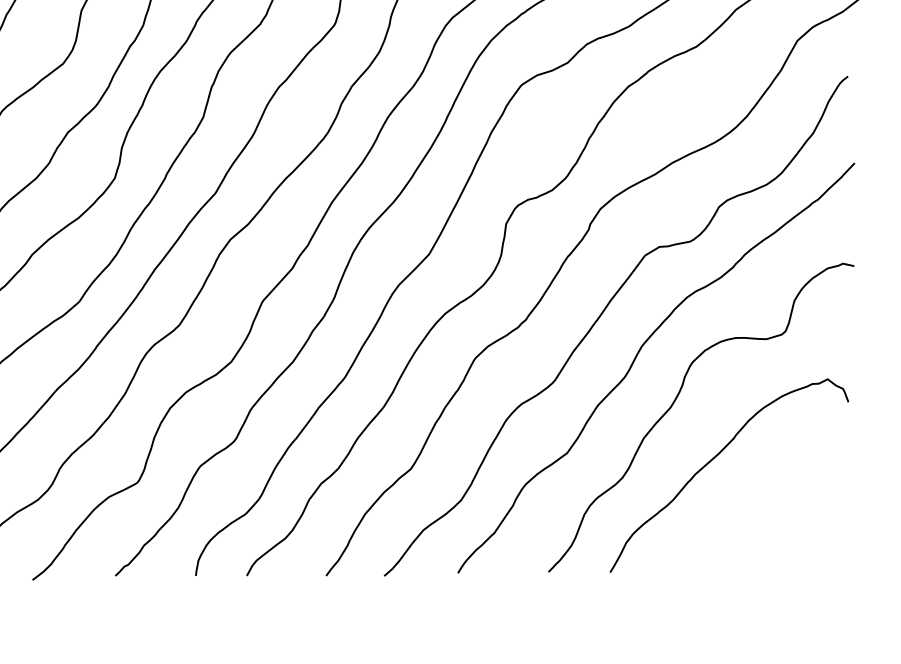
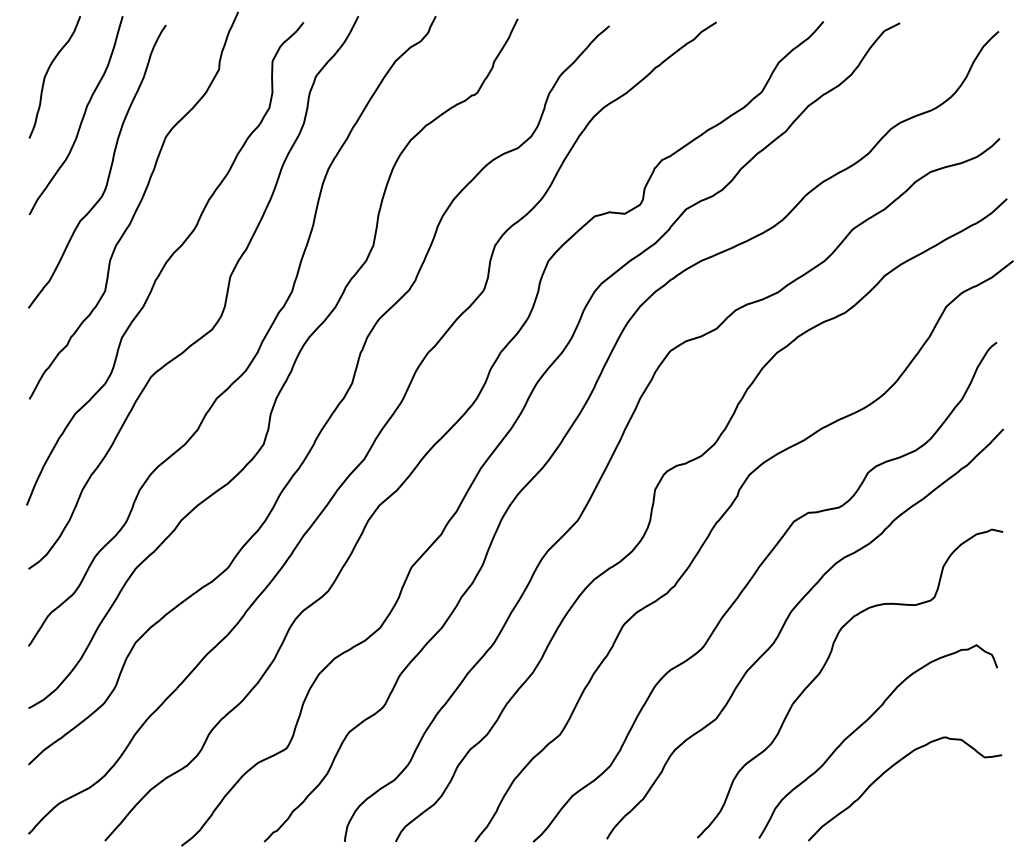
curve: (742, 502) -> (891, 768), added

